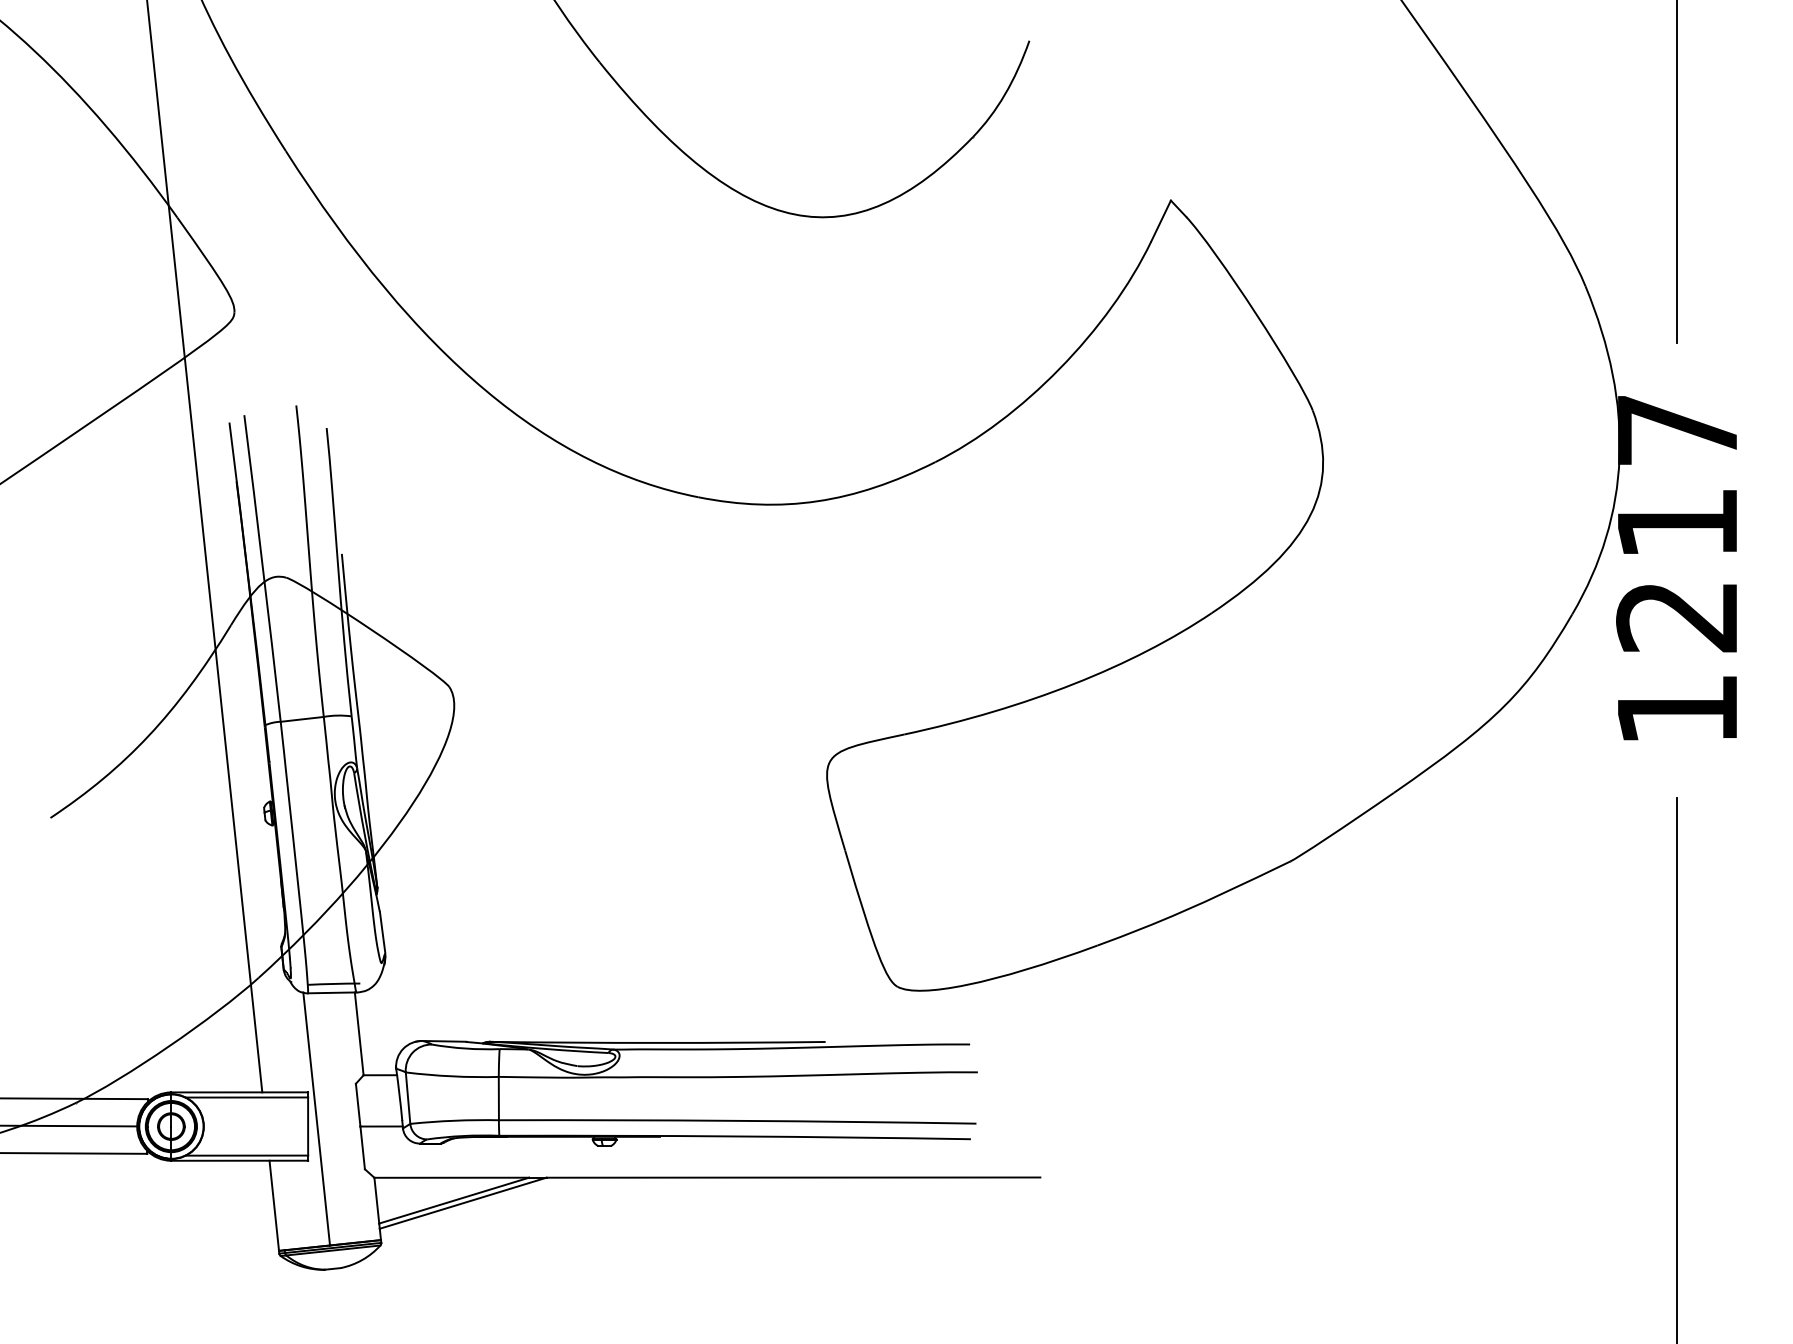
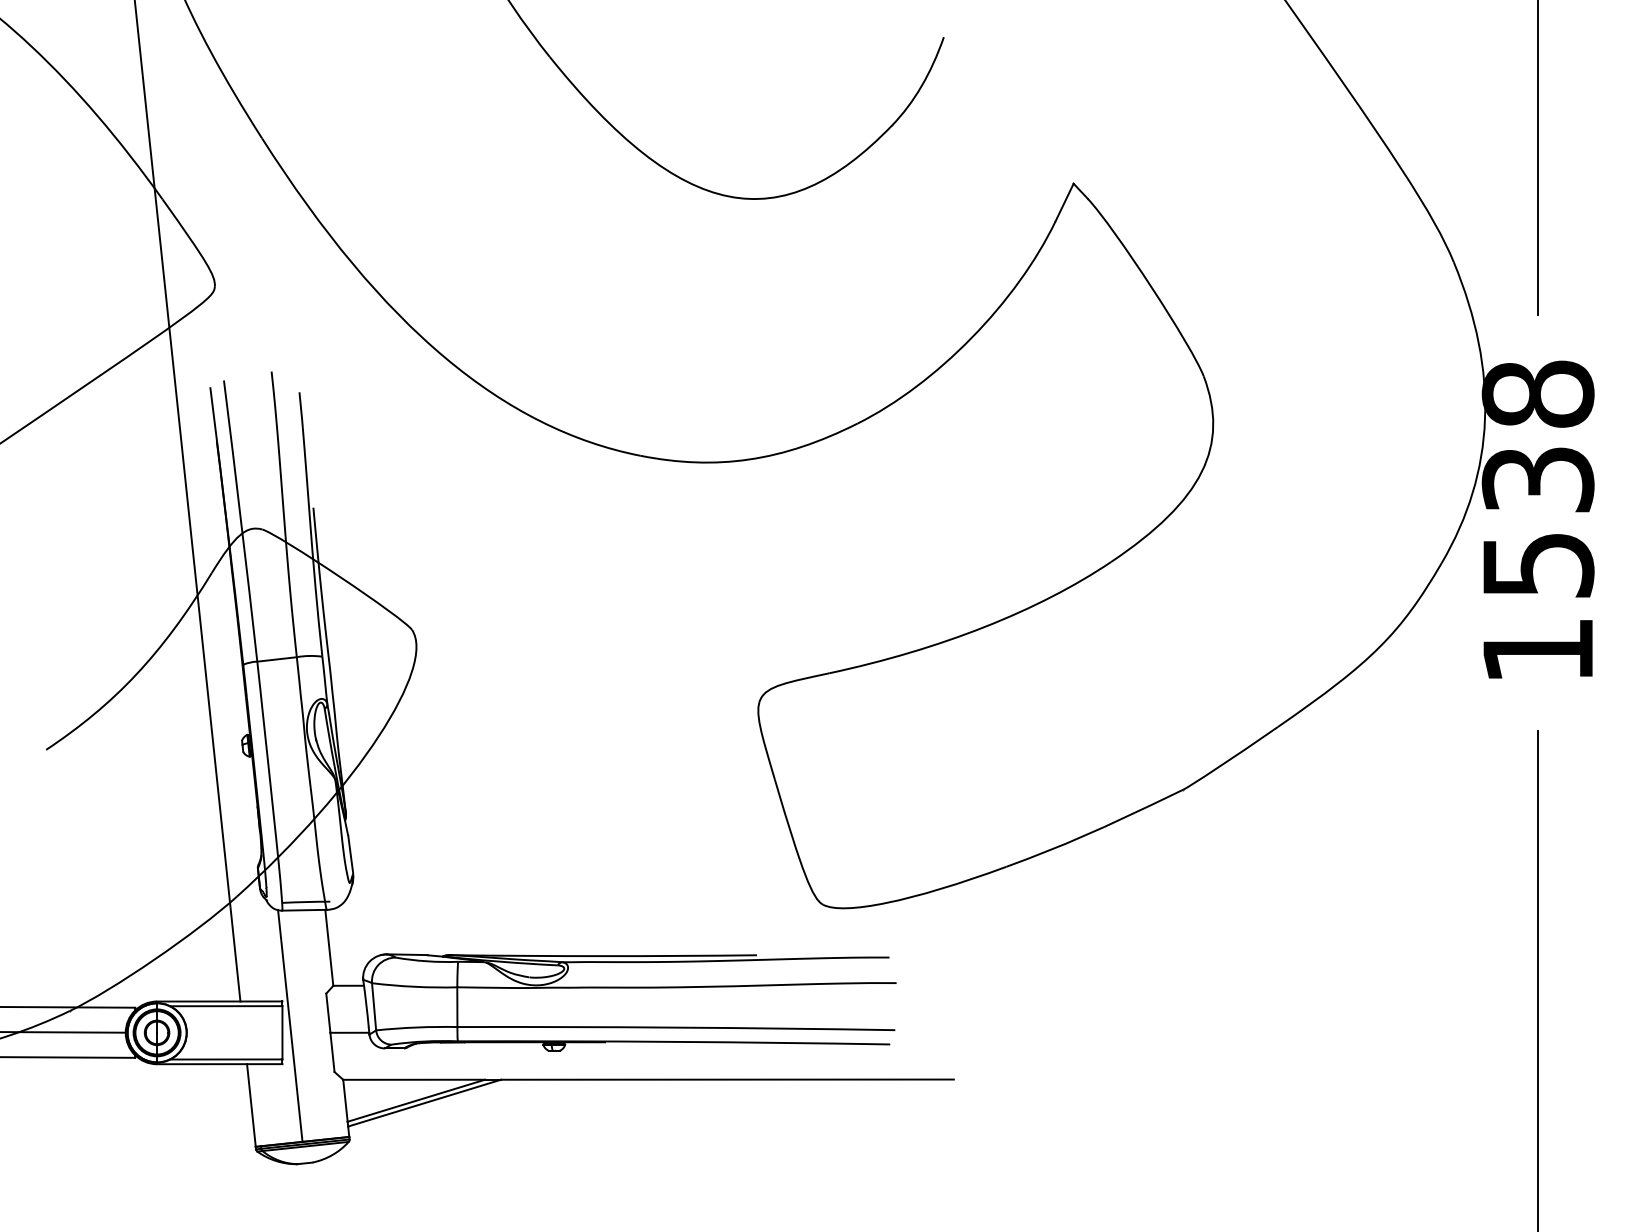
text: (1676, 522) -> (1537, 478), 1217 -> 1538

